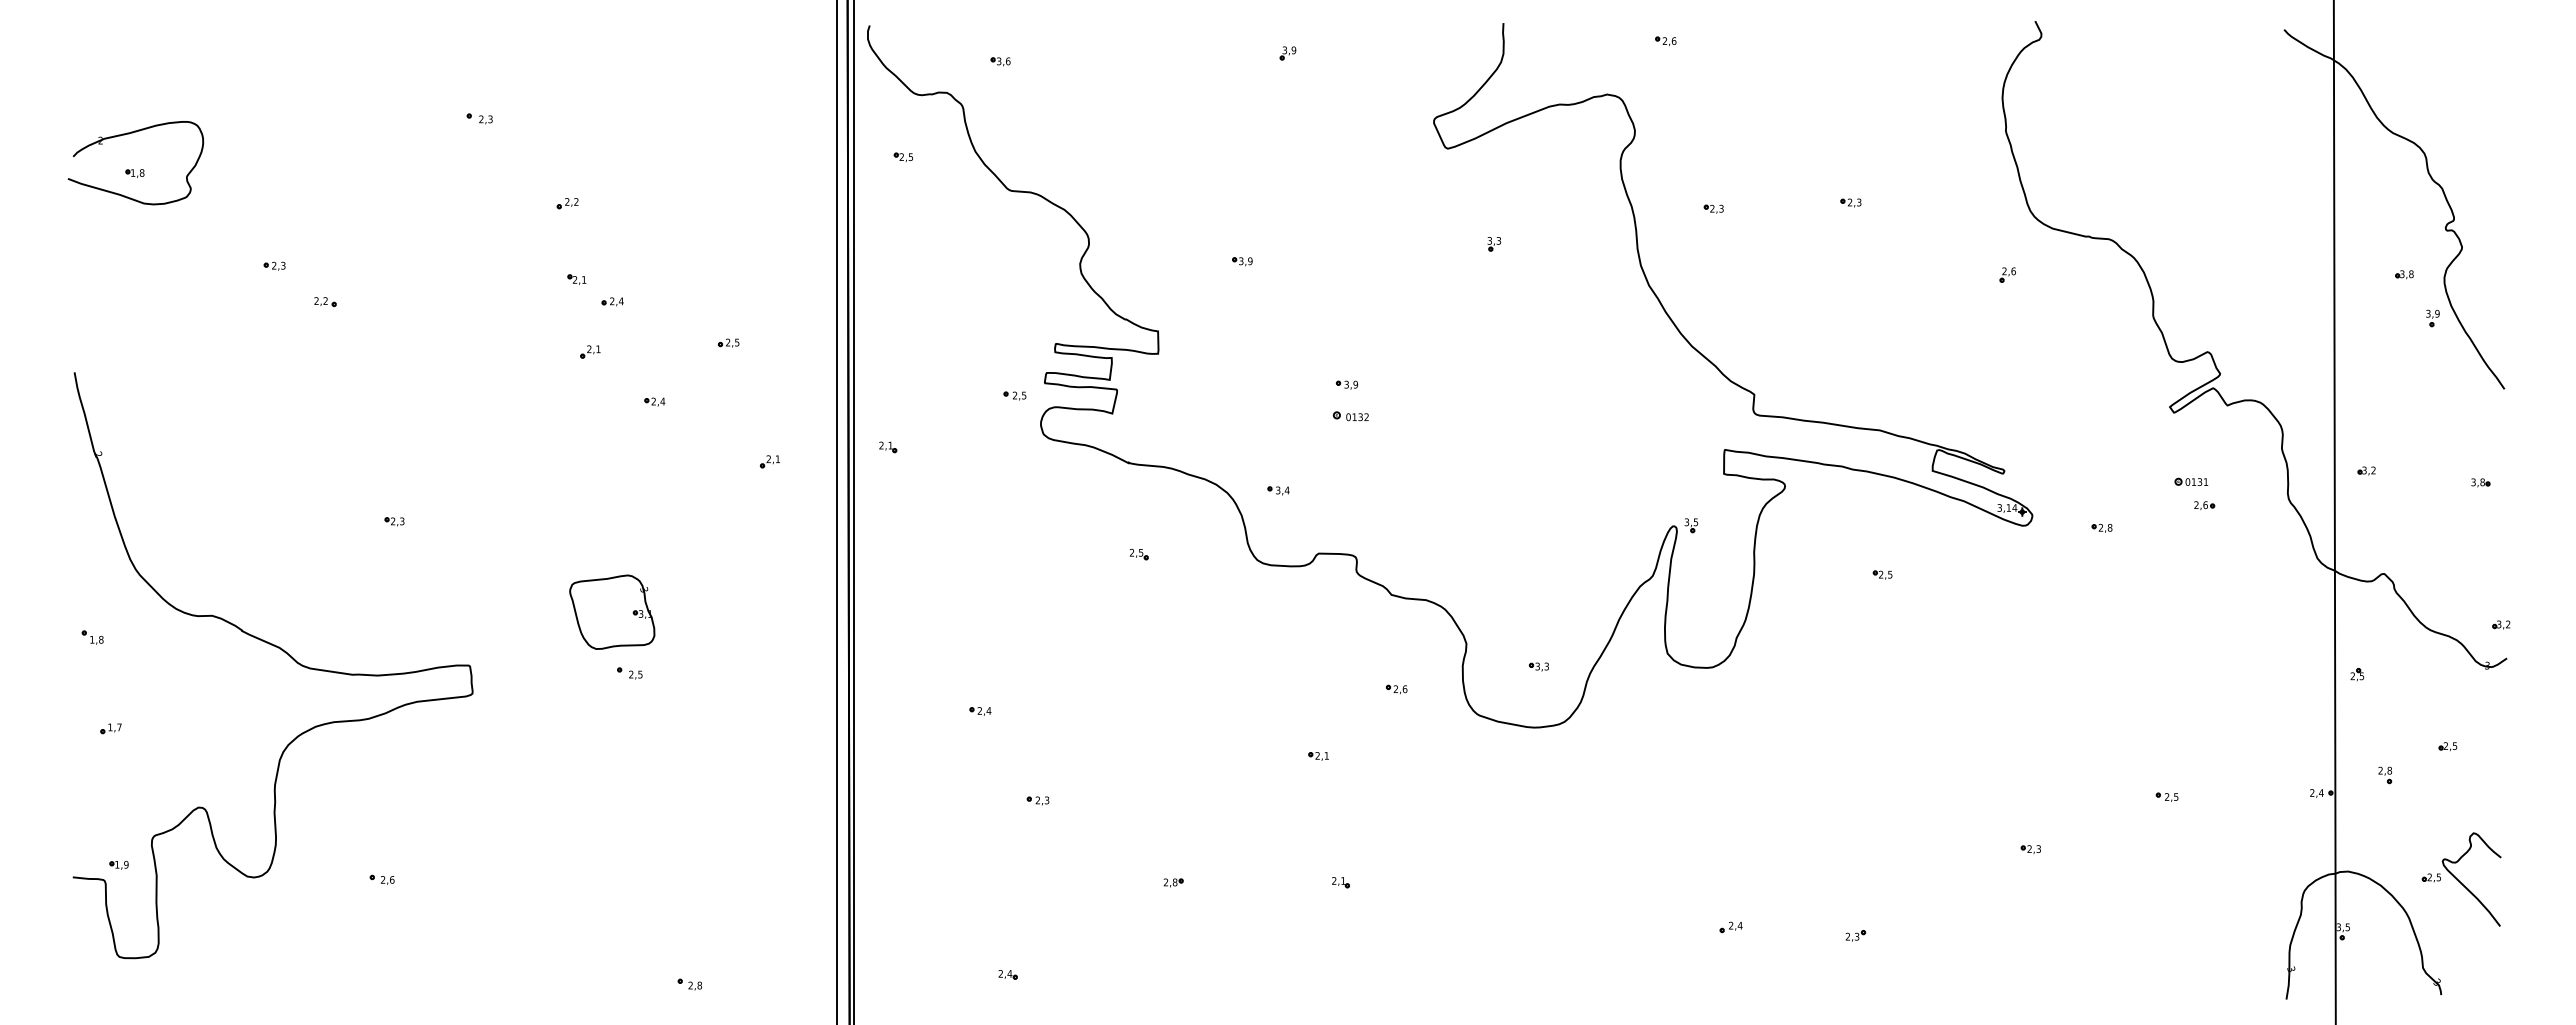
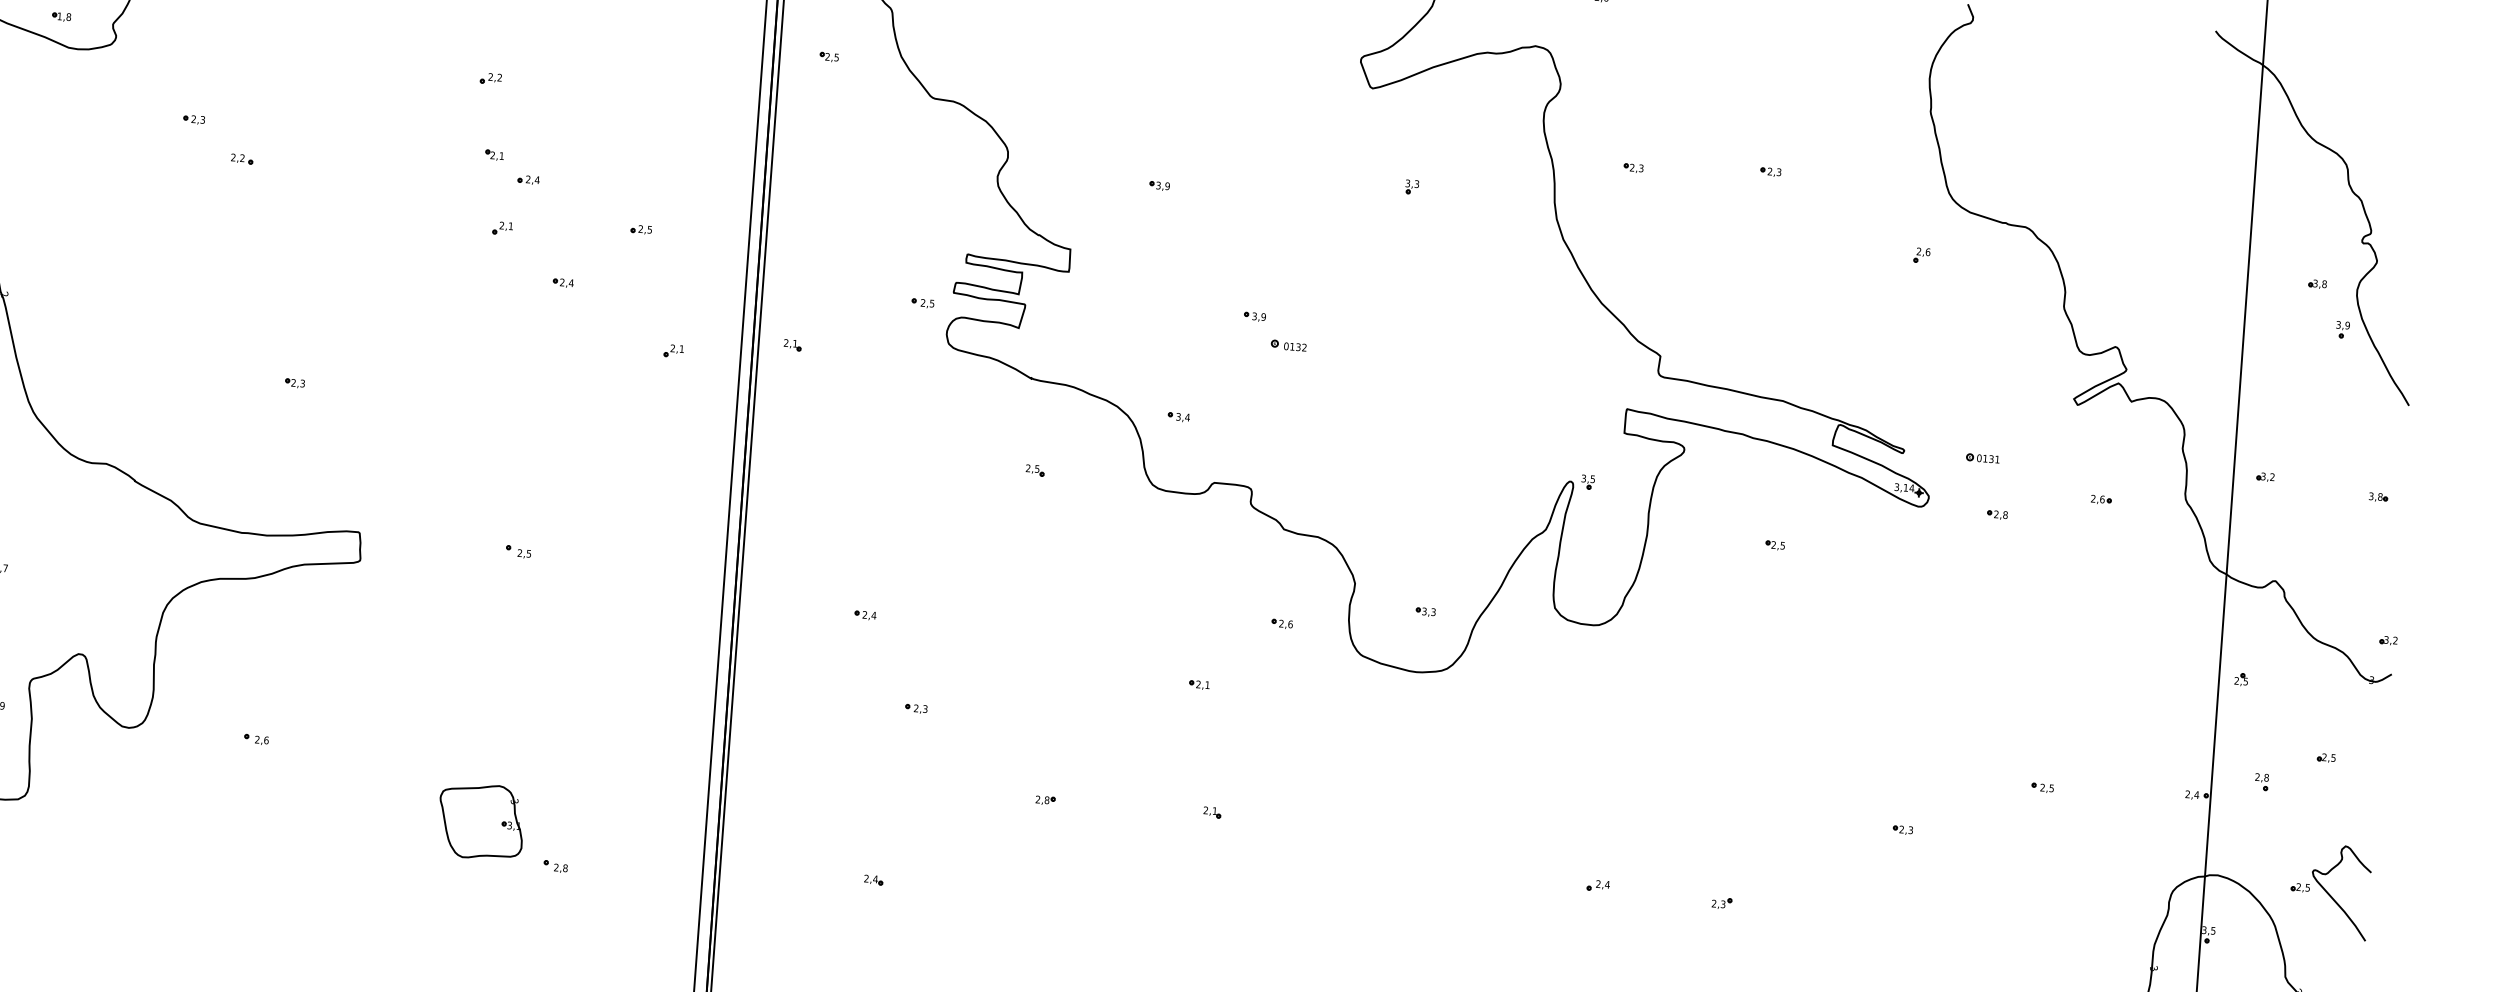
part: (1350, 416) -> (1288, 345), moved
part: (2191, 481) -> (1983, 457), moved
part: (612, 611) -> (481, 820), moved

